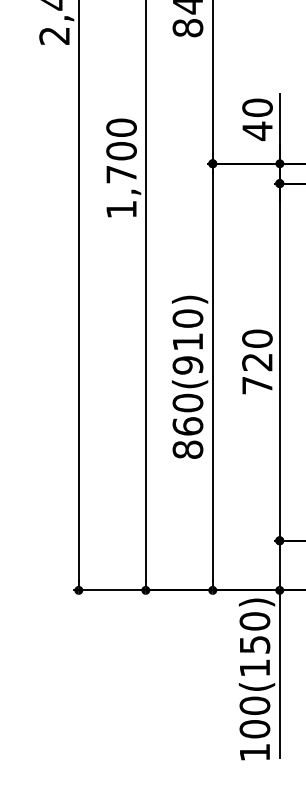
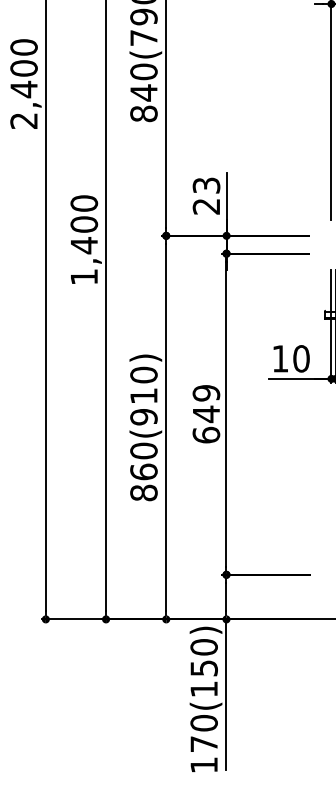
text: (257, 119) -> (206, 196), 40 -> 23
text: (121, 174) -> (84, 245), 1,700 -> 1,400
text: (257, 362) -> (206, 414), 720 -> 649
text: (254, 729) -> (203, 744), 100(150) -> 170(150)

